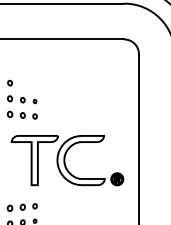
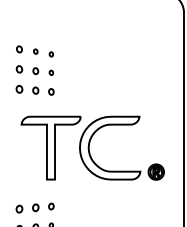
part: (28, 85) -> (42, 52), added

